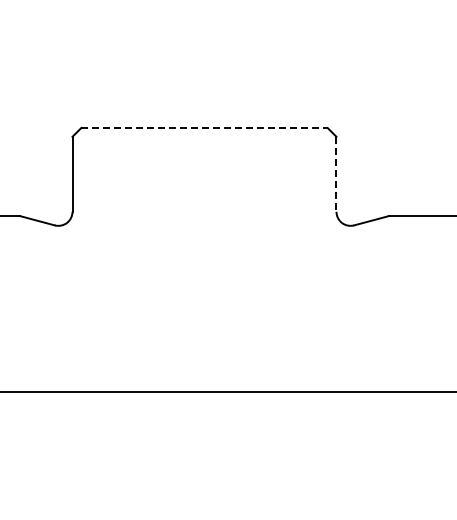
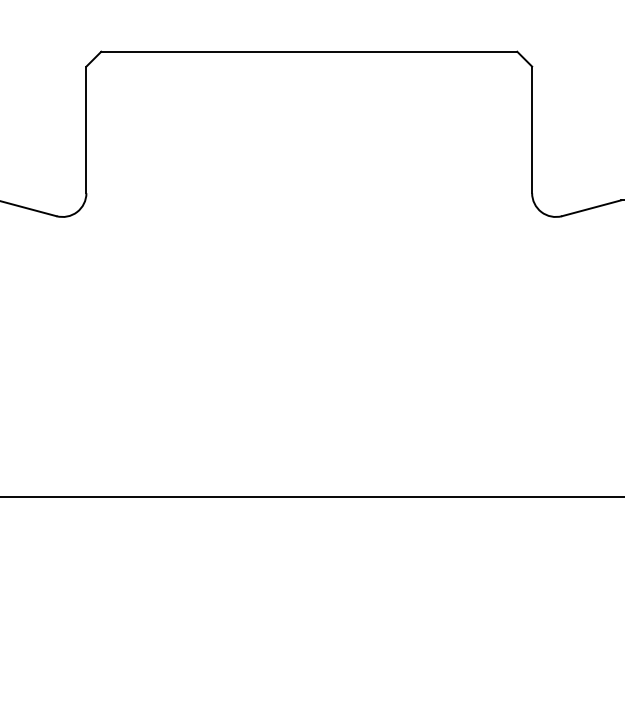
line: (204, 128) -> (309, 52), dashed -> solid
line: (336, 174) -> (532, 130), dashed -> solid

